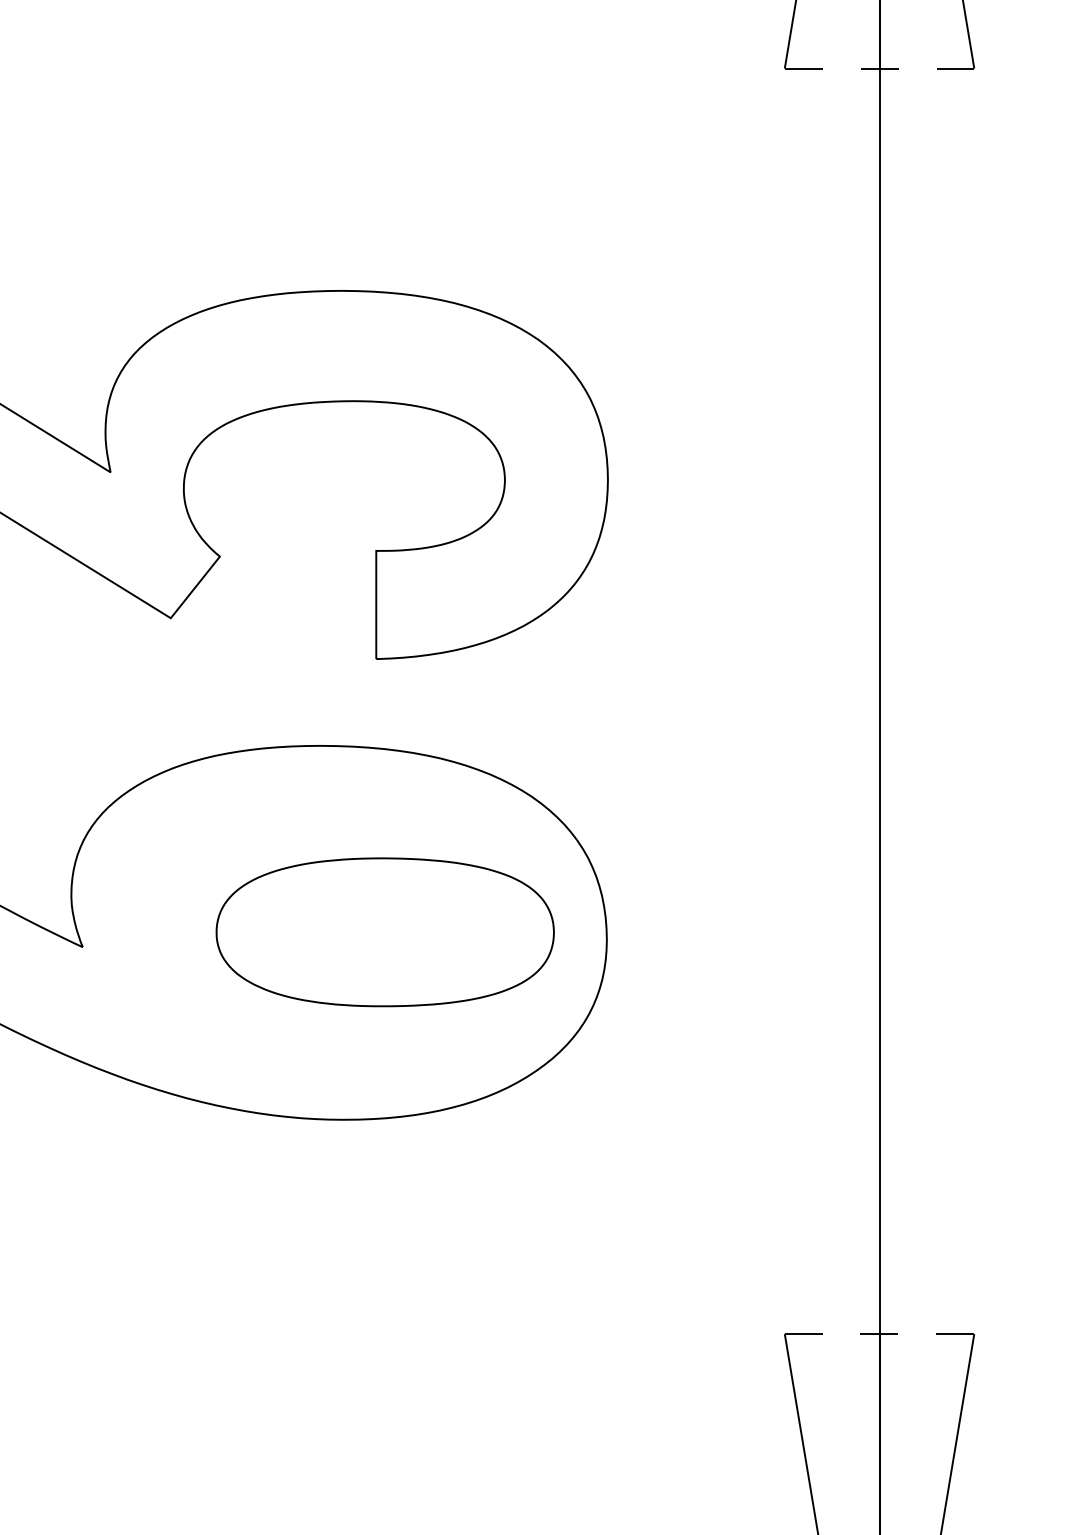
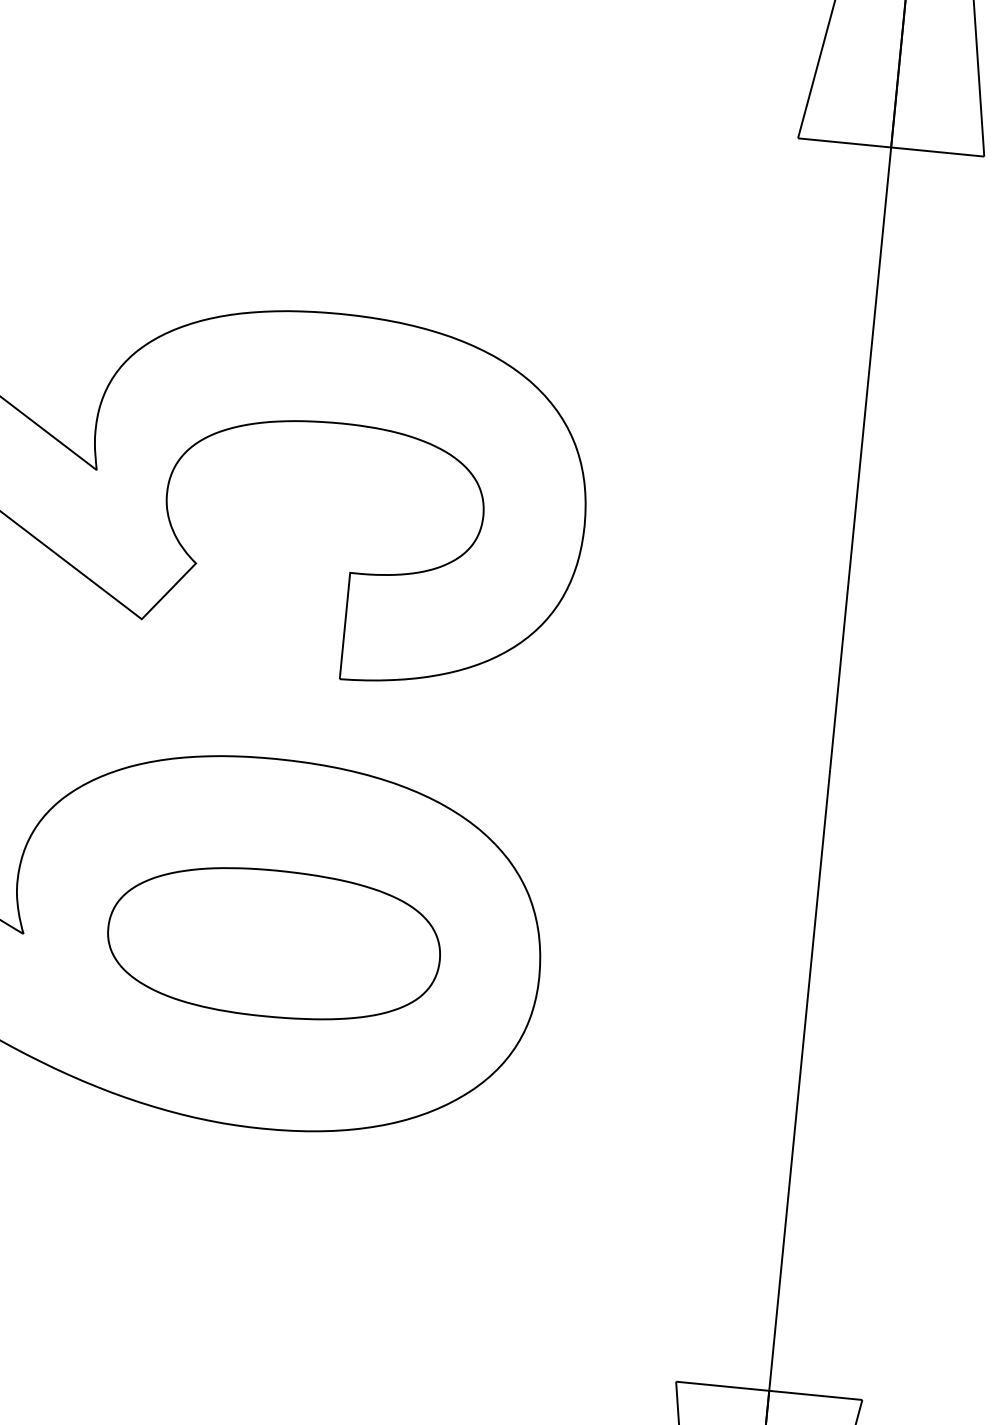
line: (879, 68) -> (891, 147), dashed -> solid
part: (384, 932) -> (273, 943), moved
line: (879, 1334) -> (769, 1391), dashed -> solid

